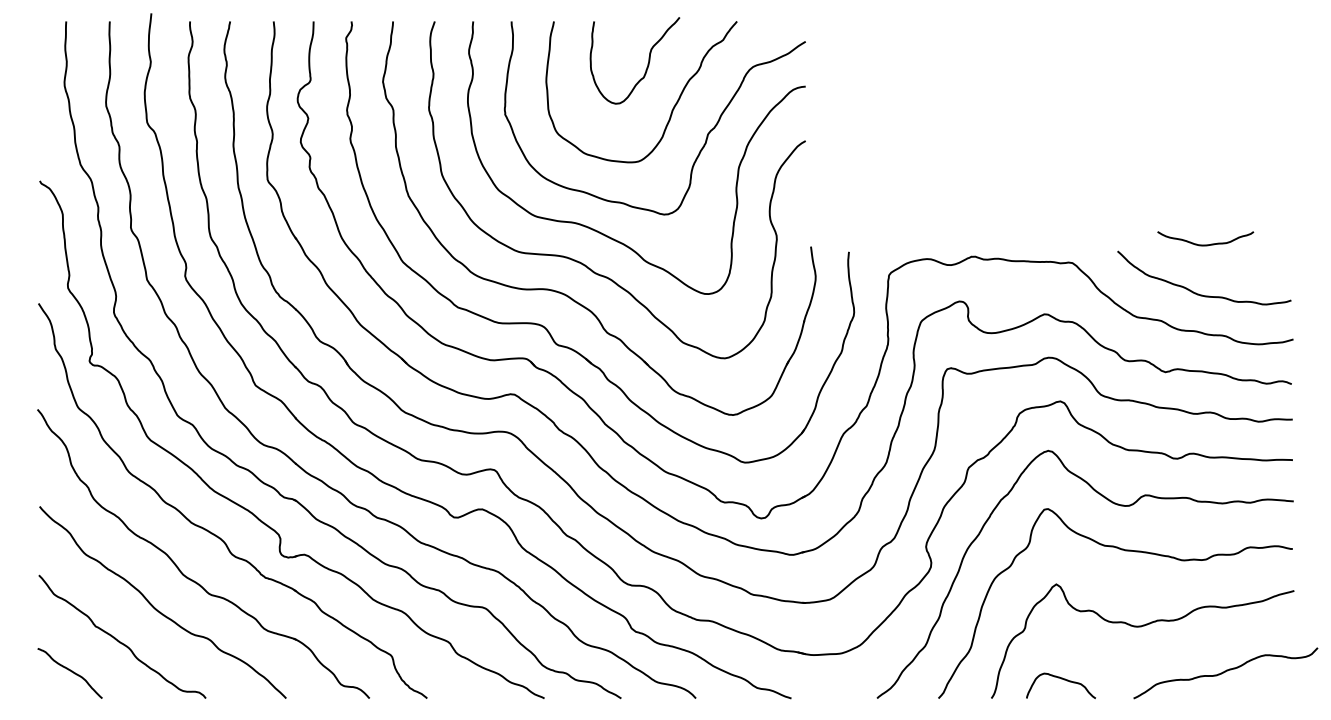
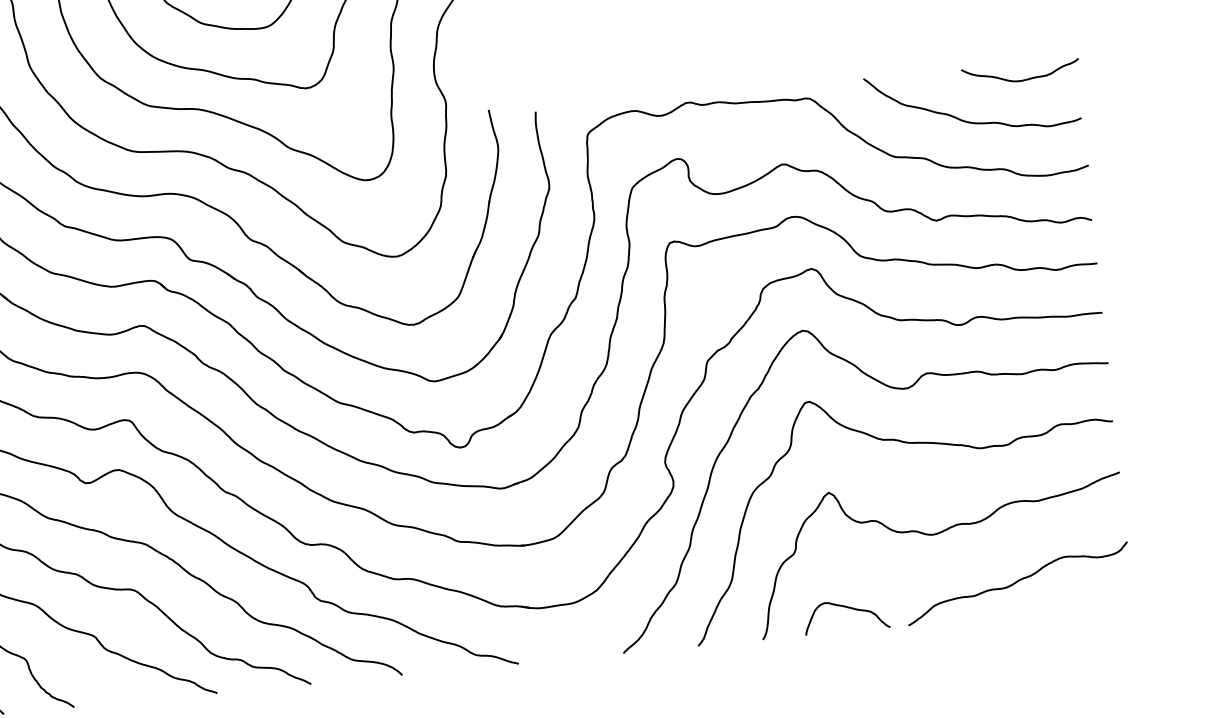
curve: (1205, 244) -> (1021, 79), moved
curve: (1225, 672) -> (1017, 582), moved

